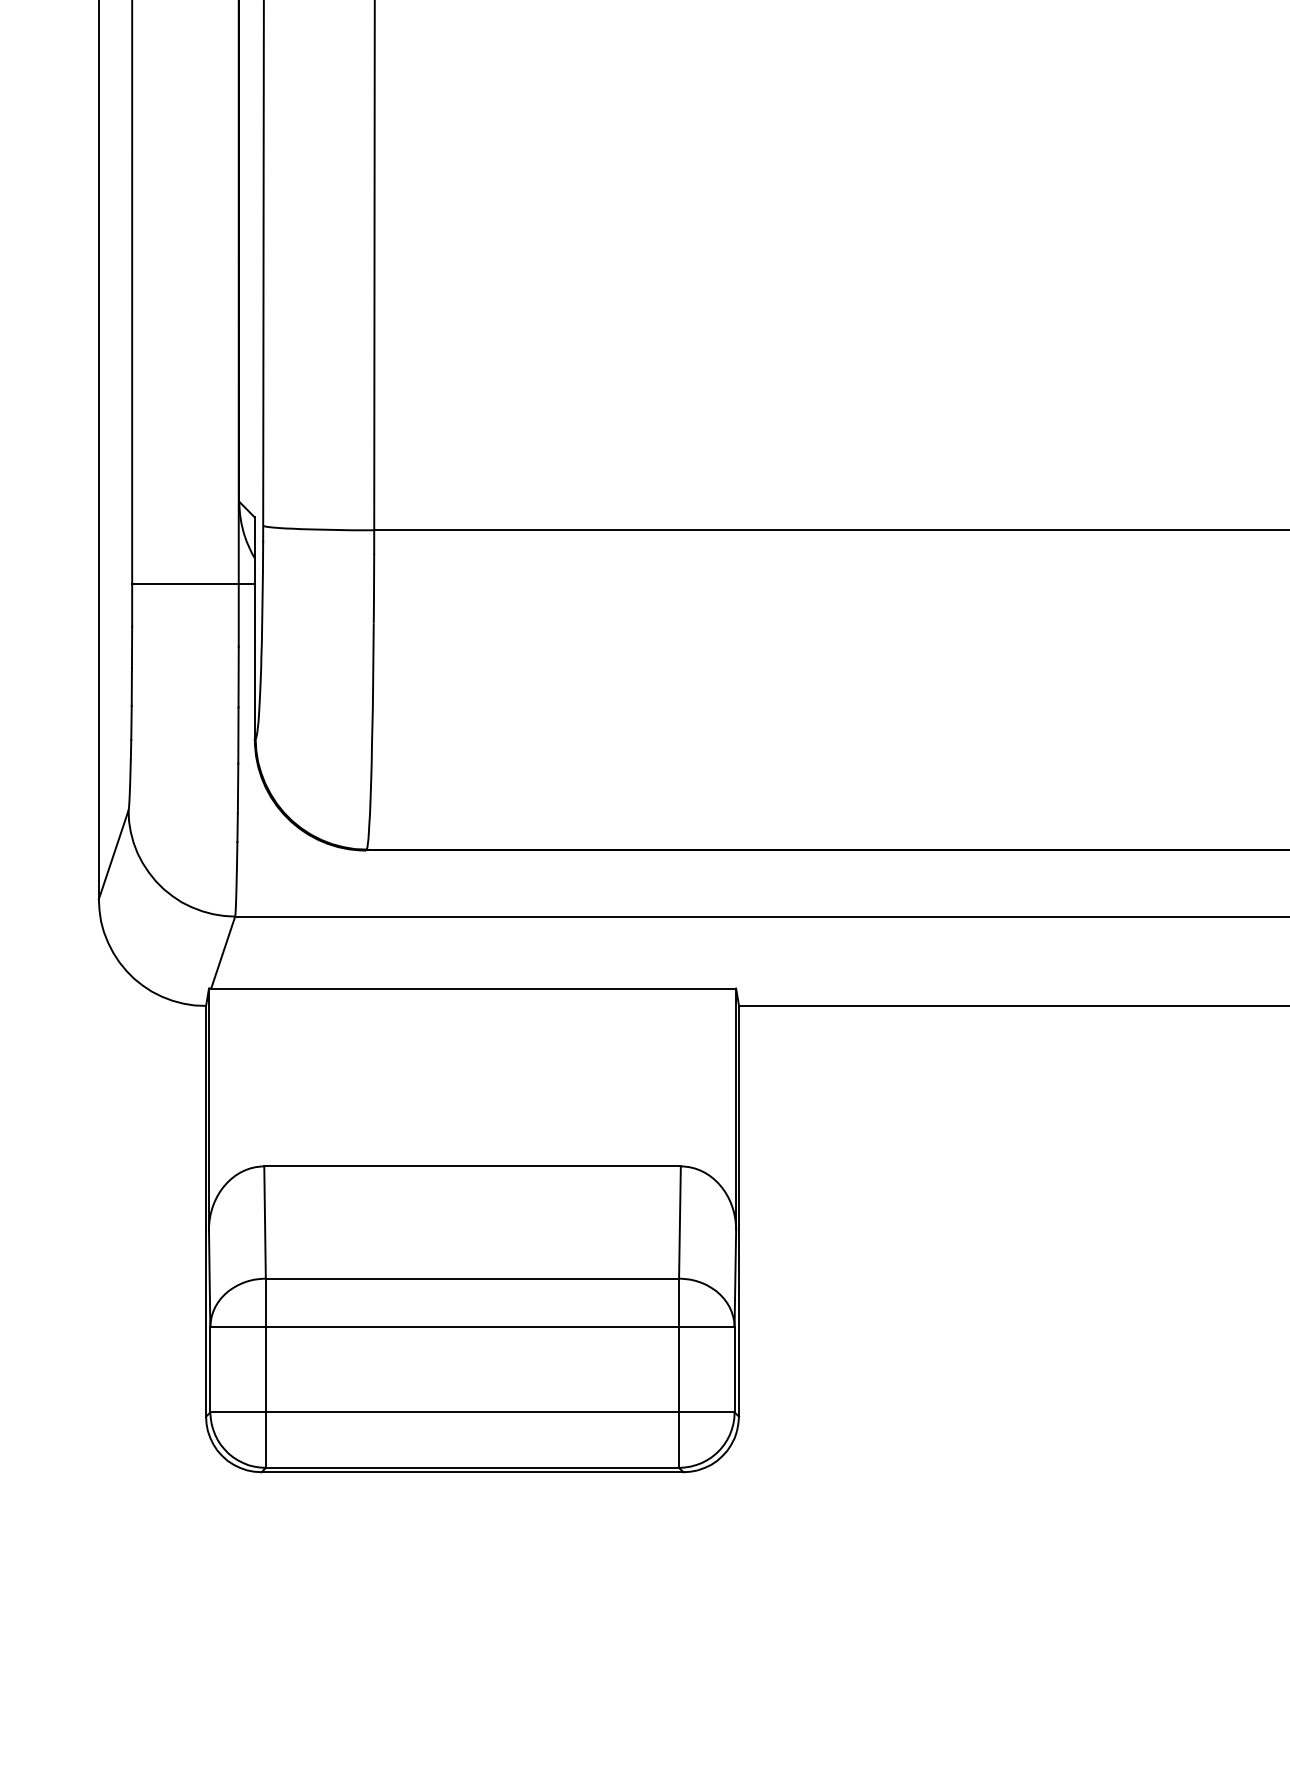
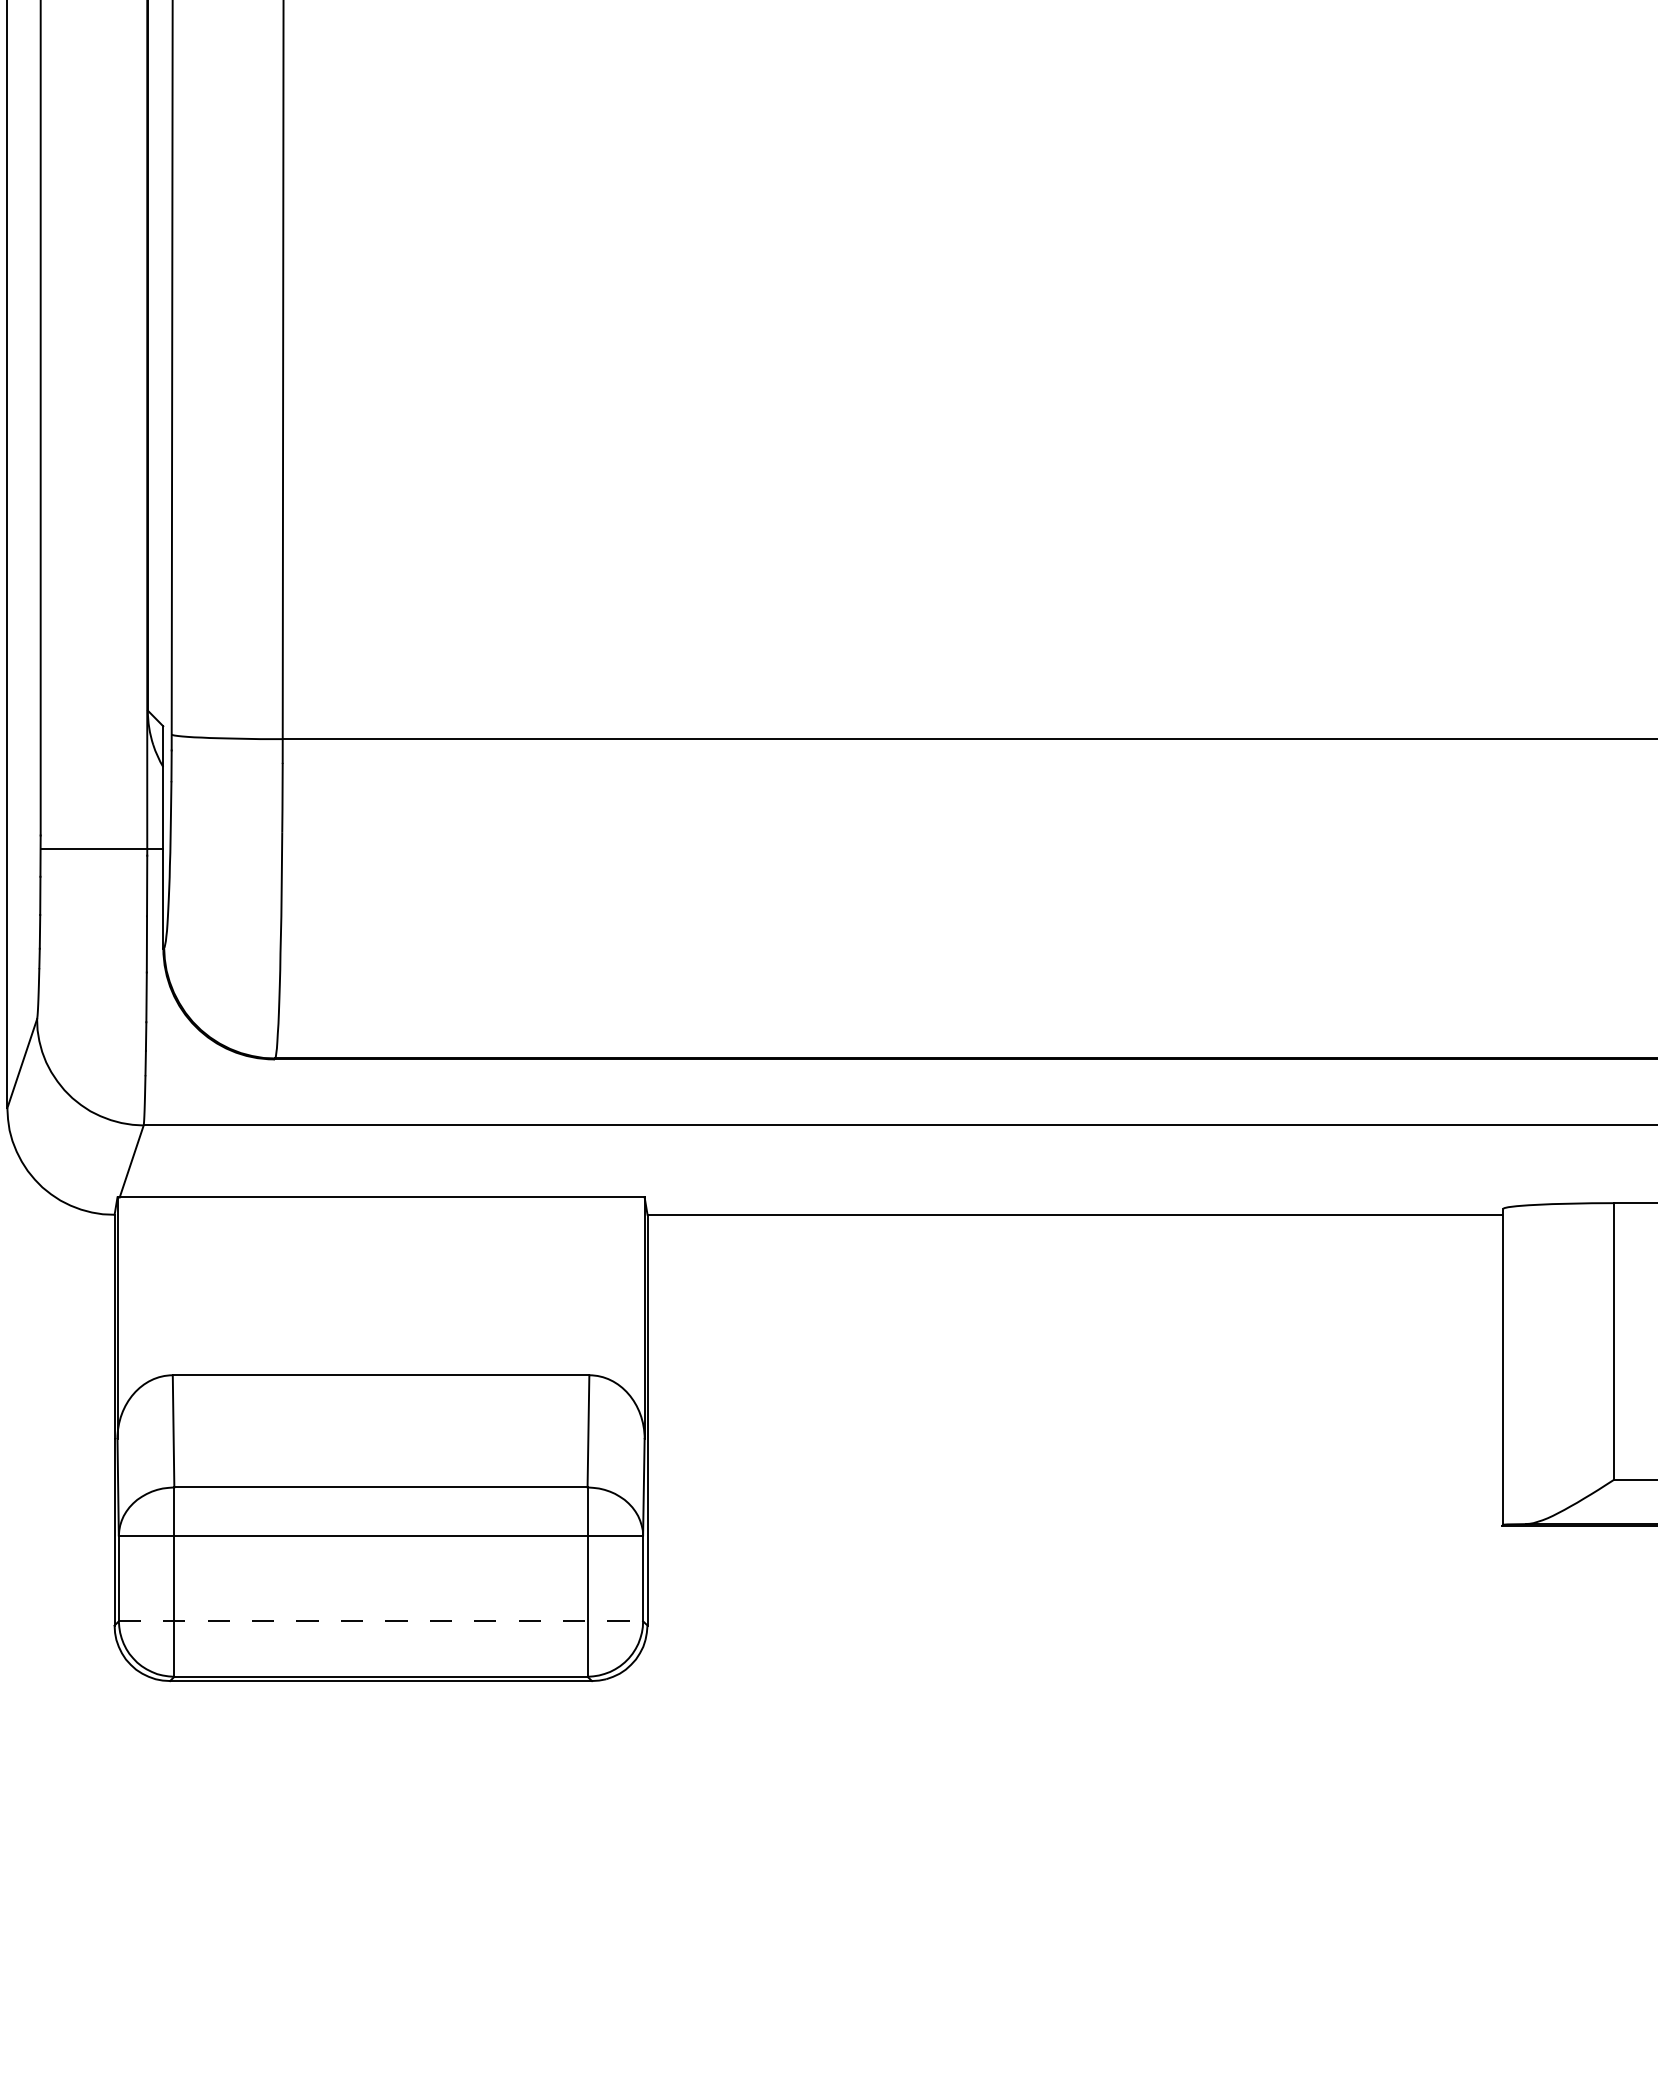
line: (192, 583) -> (101, 848), moved
line: (472, 1412) -> (381, 1621), solid -> dashed

